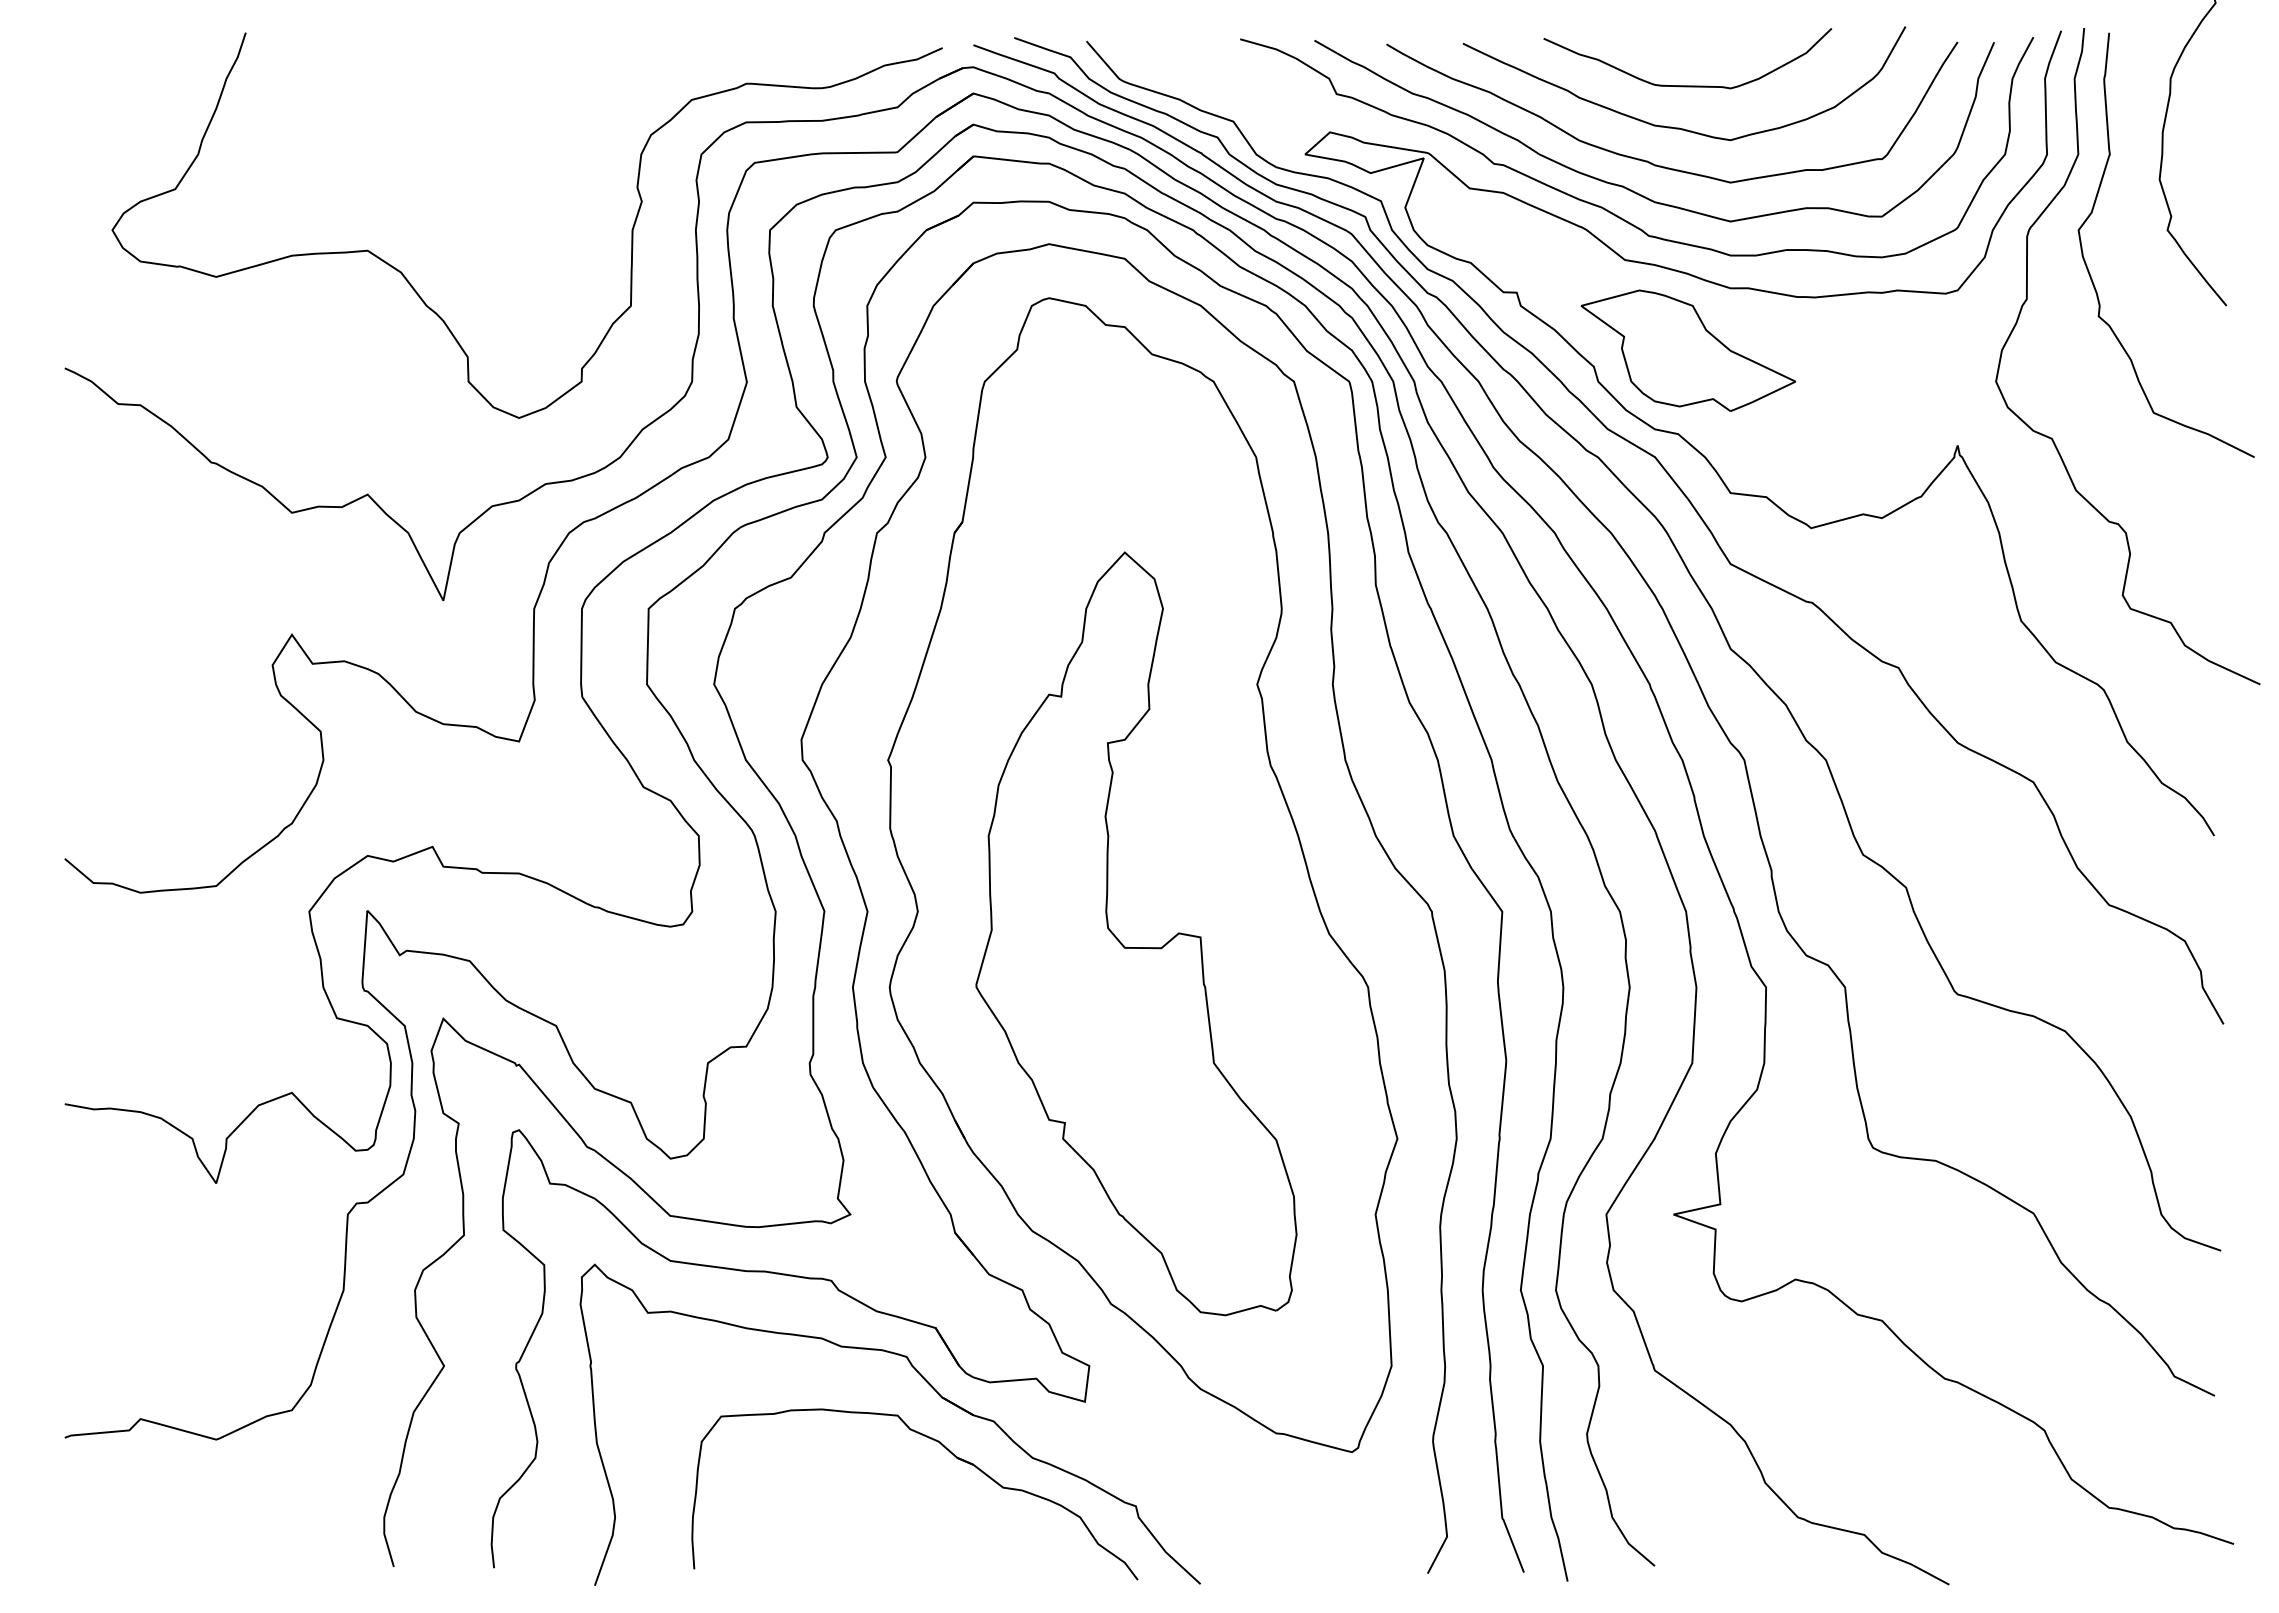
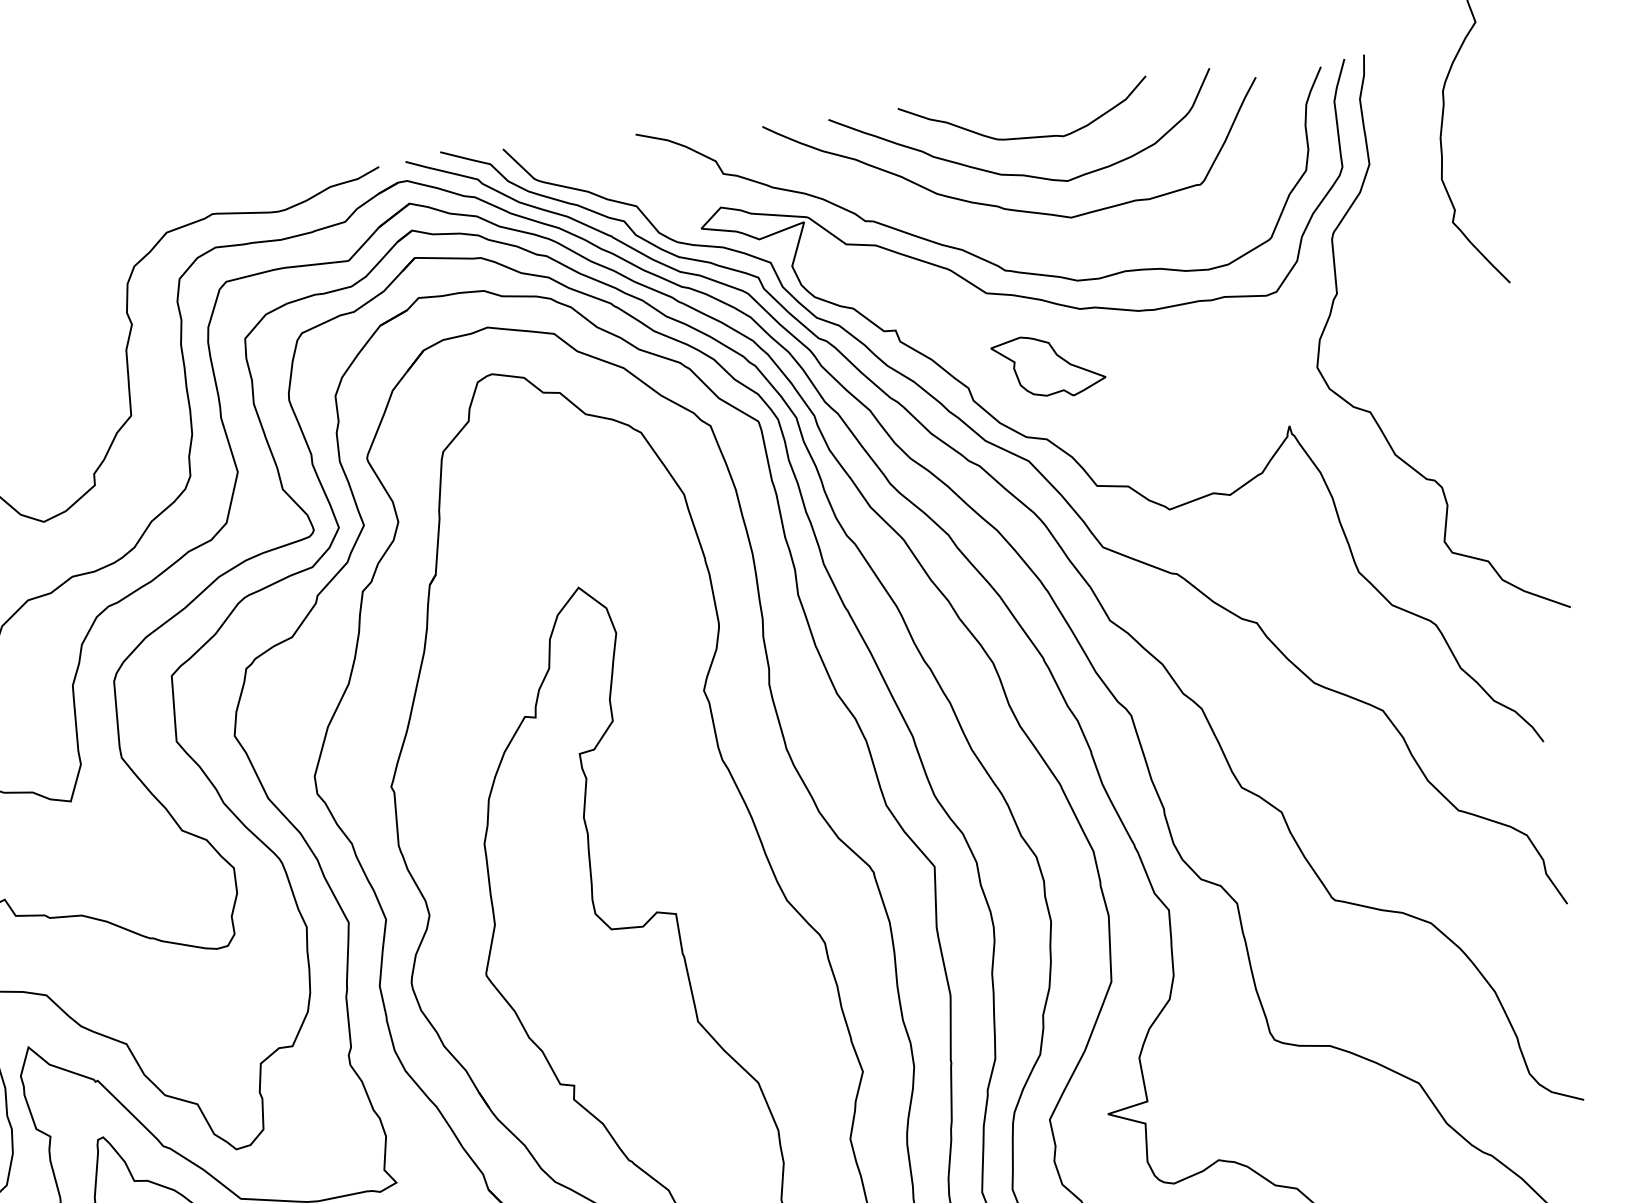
curve: (1627, 187) -> (982, 230), removed
curve: (2092, 213) -> (1386, 214), removed
part: (1687, 350) -> (1048, 366), size x0.6

